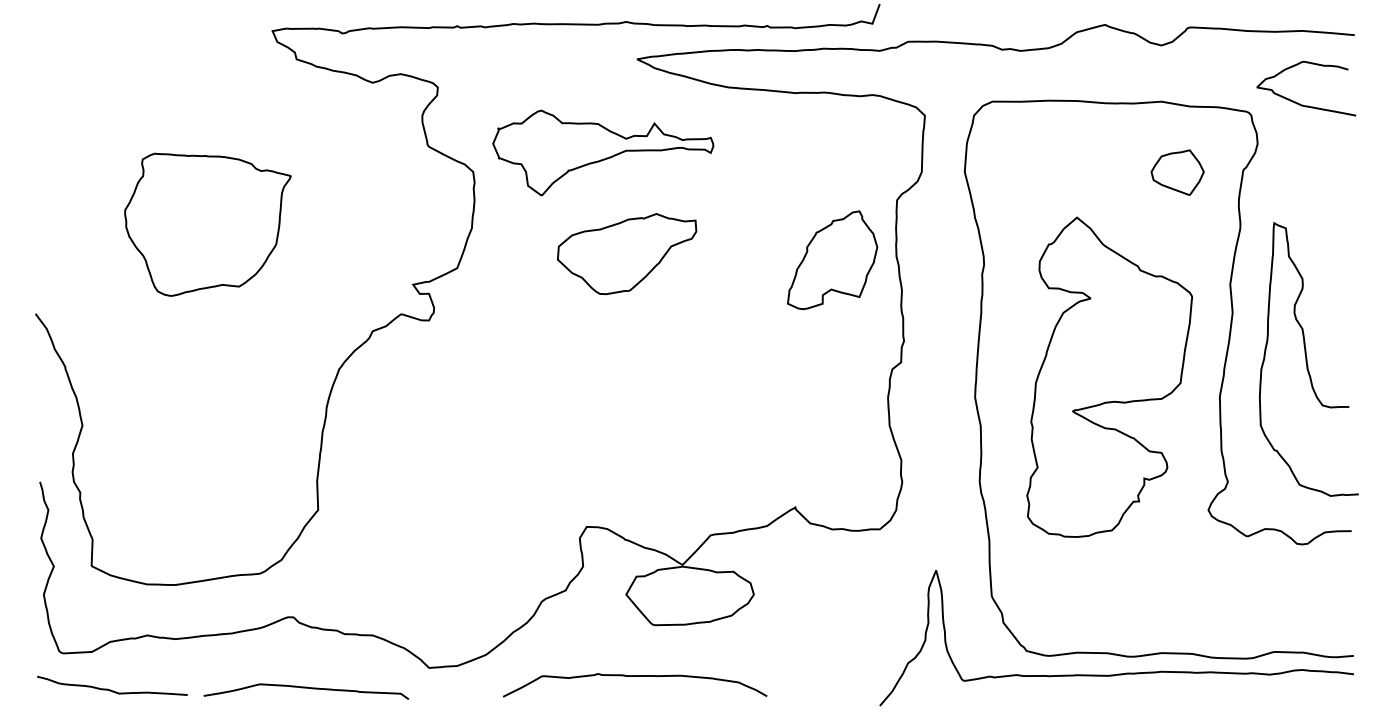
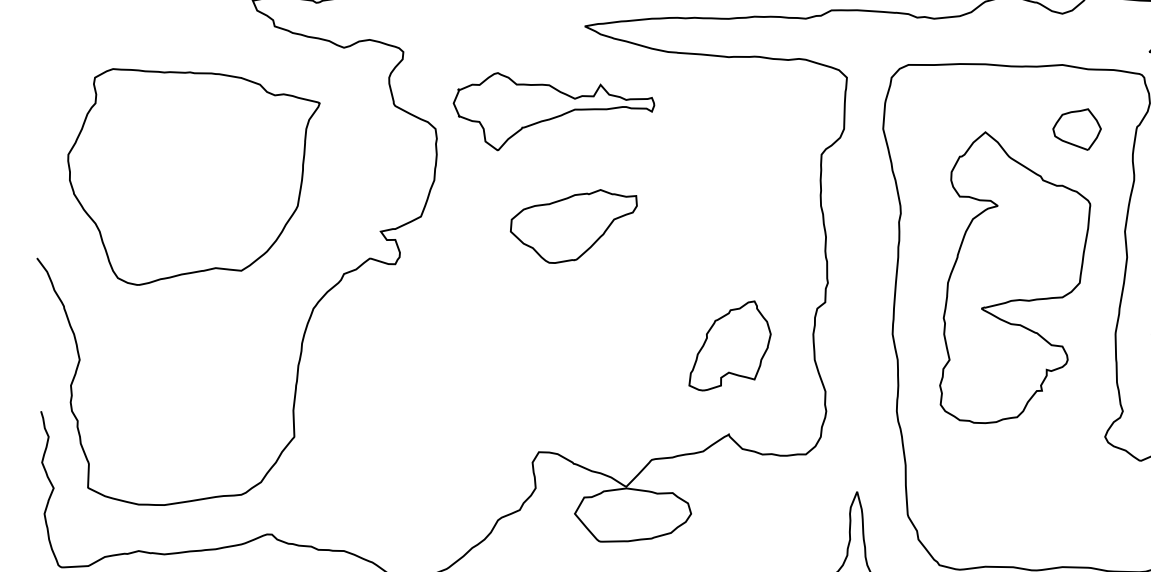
part: (207, 224) -> (193, 176), size x1.67
part: (627, 254) -> (574, 226), moved
part: (832, 260) -> (729, 346), moved
part: (1109, 376) -> (1015, 276), moved

